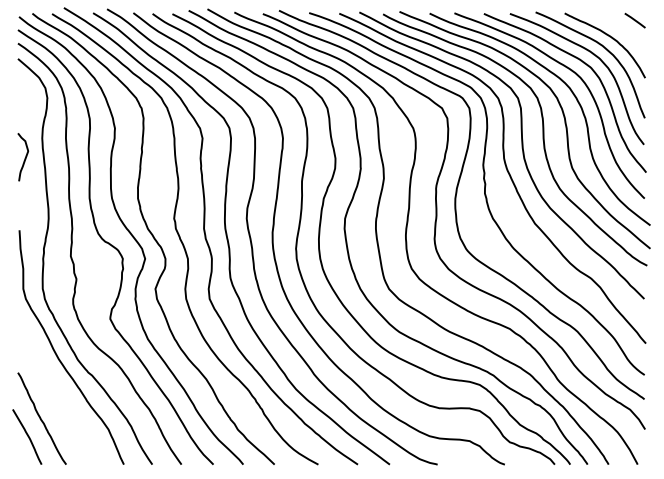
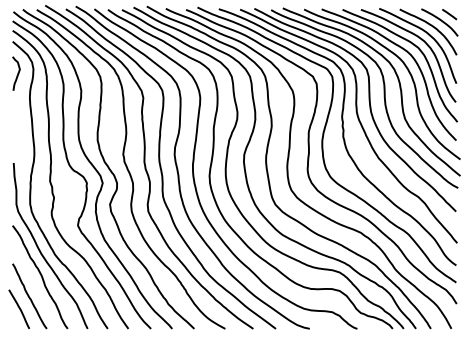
curve: (622, 29) -> (440, 20), added
curve: (24, 158) -> (17, 74), moved
curve: (58, 391) -> (41, 277), added

